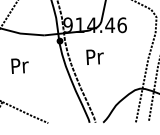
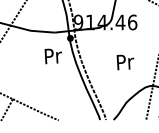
text: (94, 56) -> (124, 61), moved
text: (19, 65) -> (52, 55), moved

